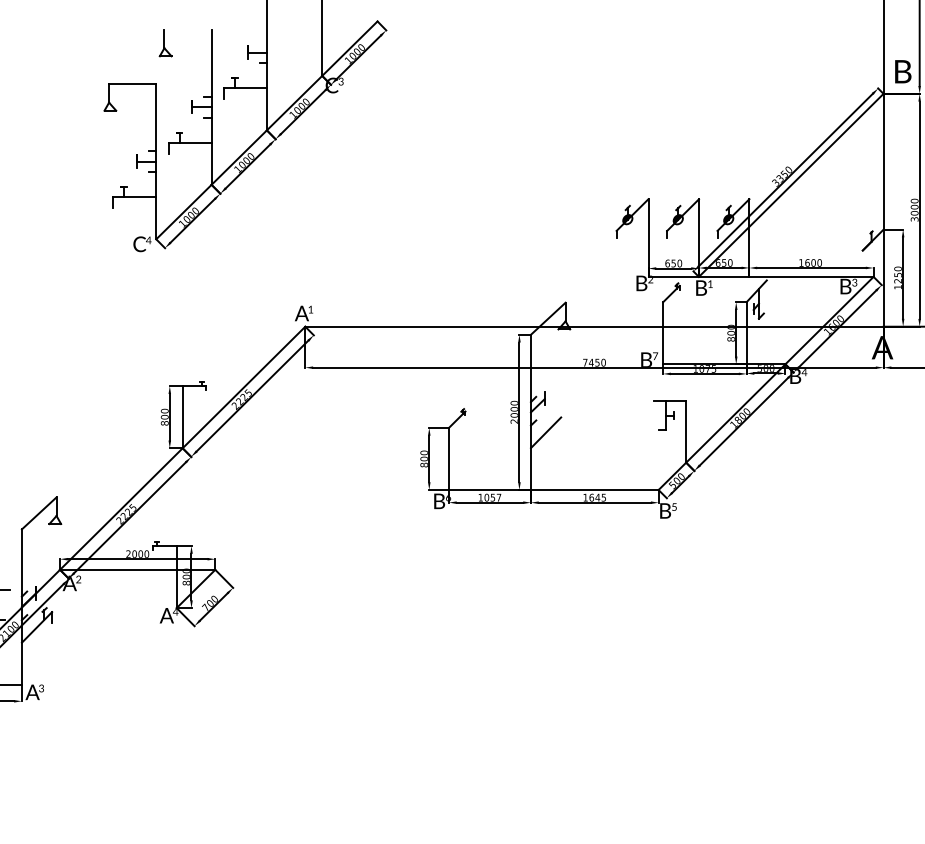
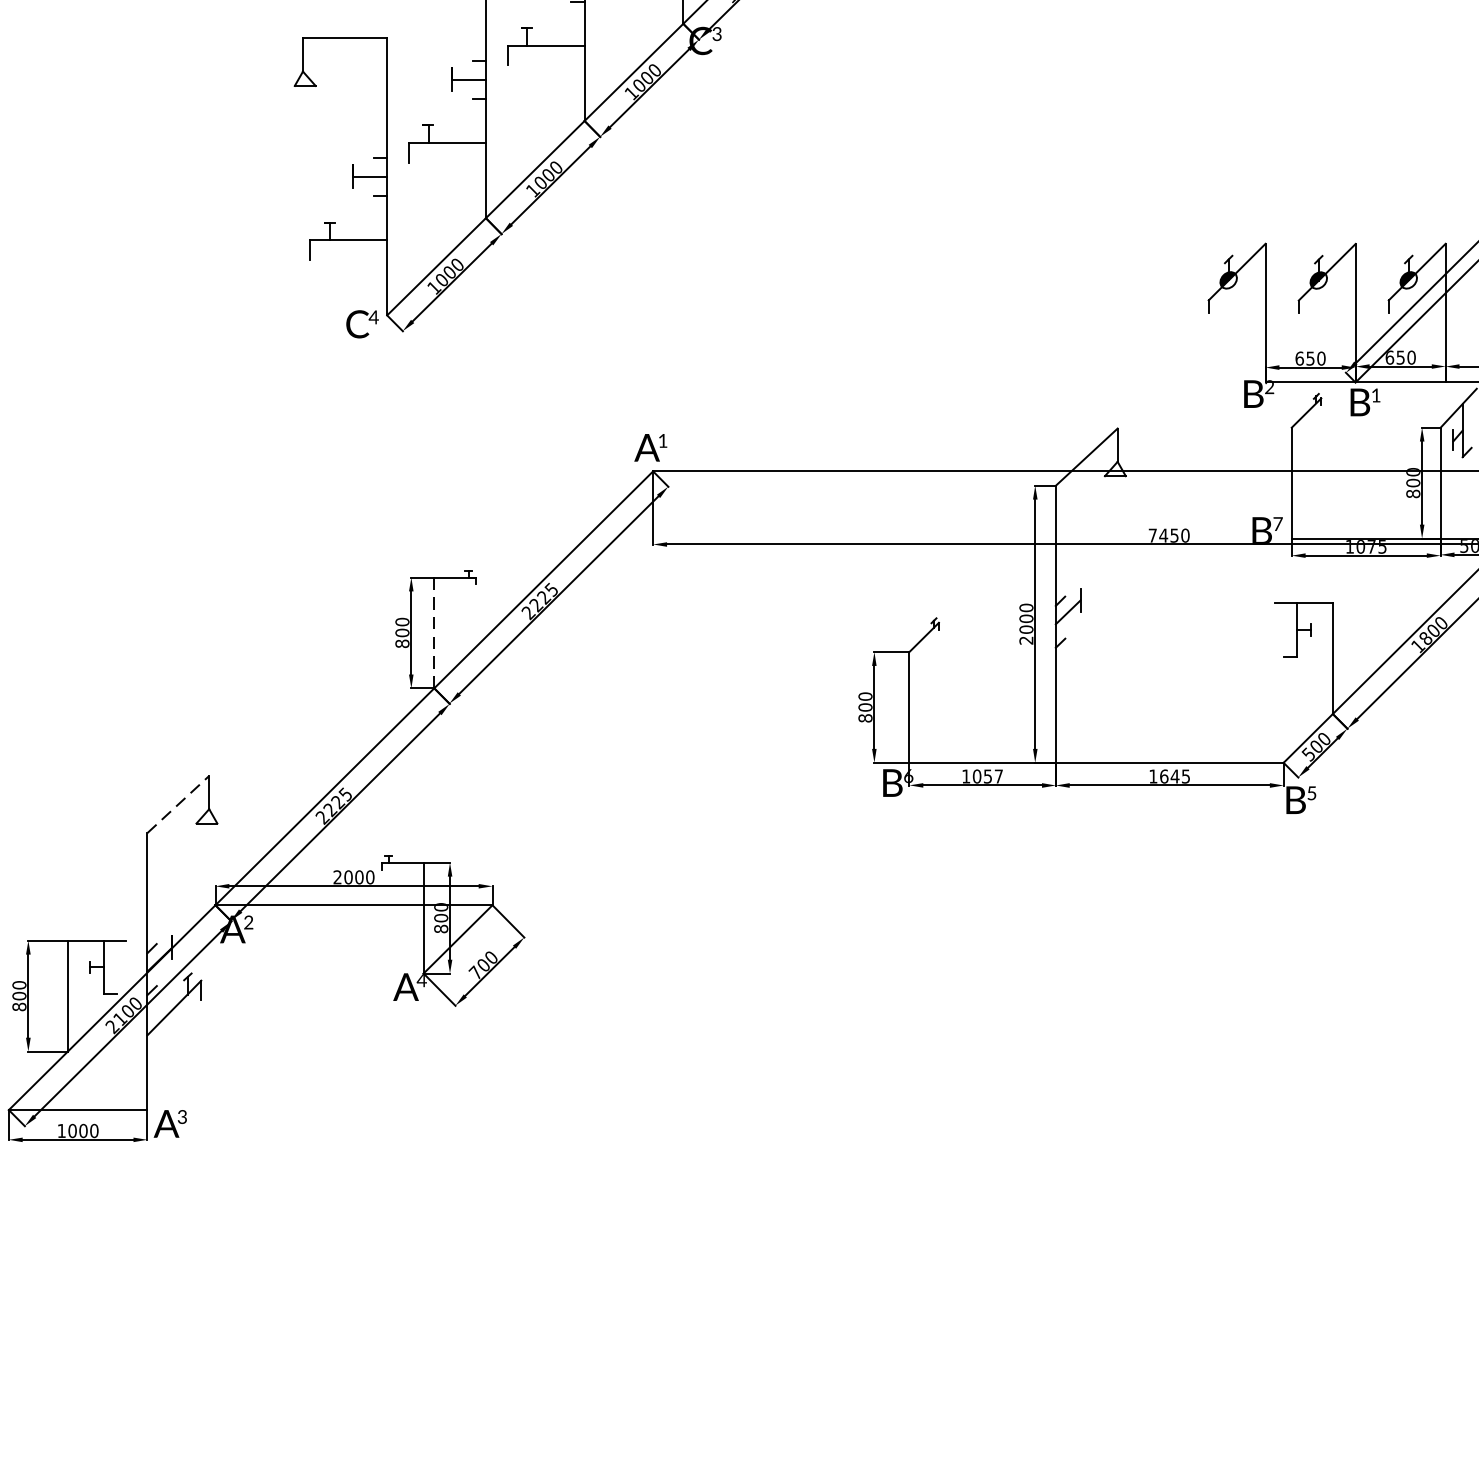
line: (182, 416) -> (433, 631), solid -> dashed
line: (545, 432) -> (1081, 660), removed
line: (39, 513) -> (178, 804), solid -> dashed

